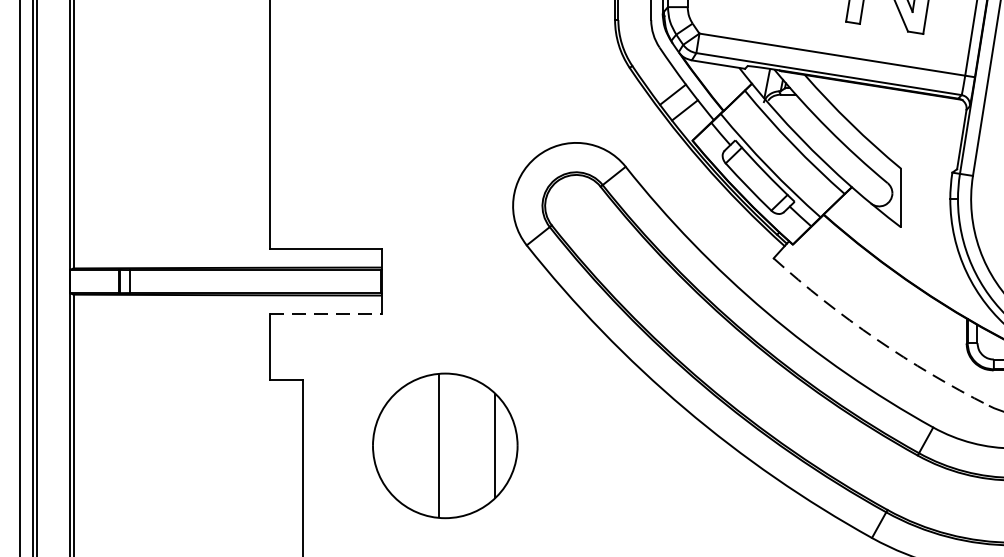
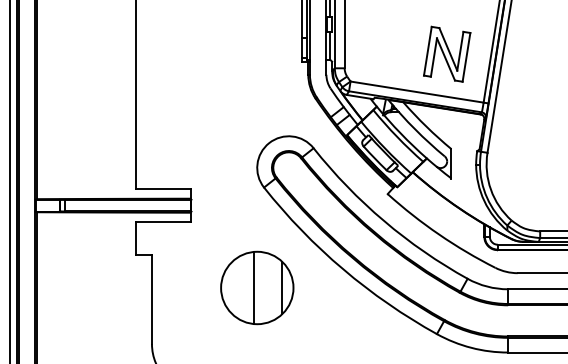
line: (325, 315) -> (163, 222), dashed -> solid
arc: (877, 339) -> (439, 234), dashed -> solid
part: (445, 444) -> (257, 287), moved

